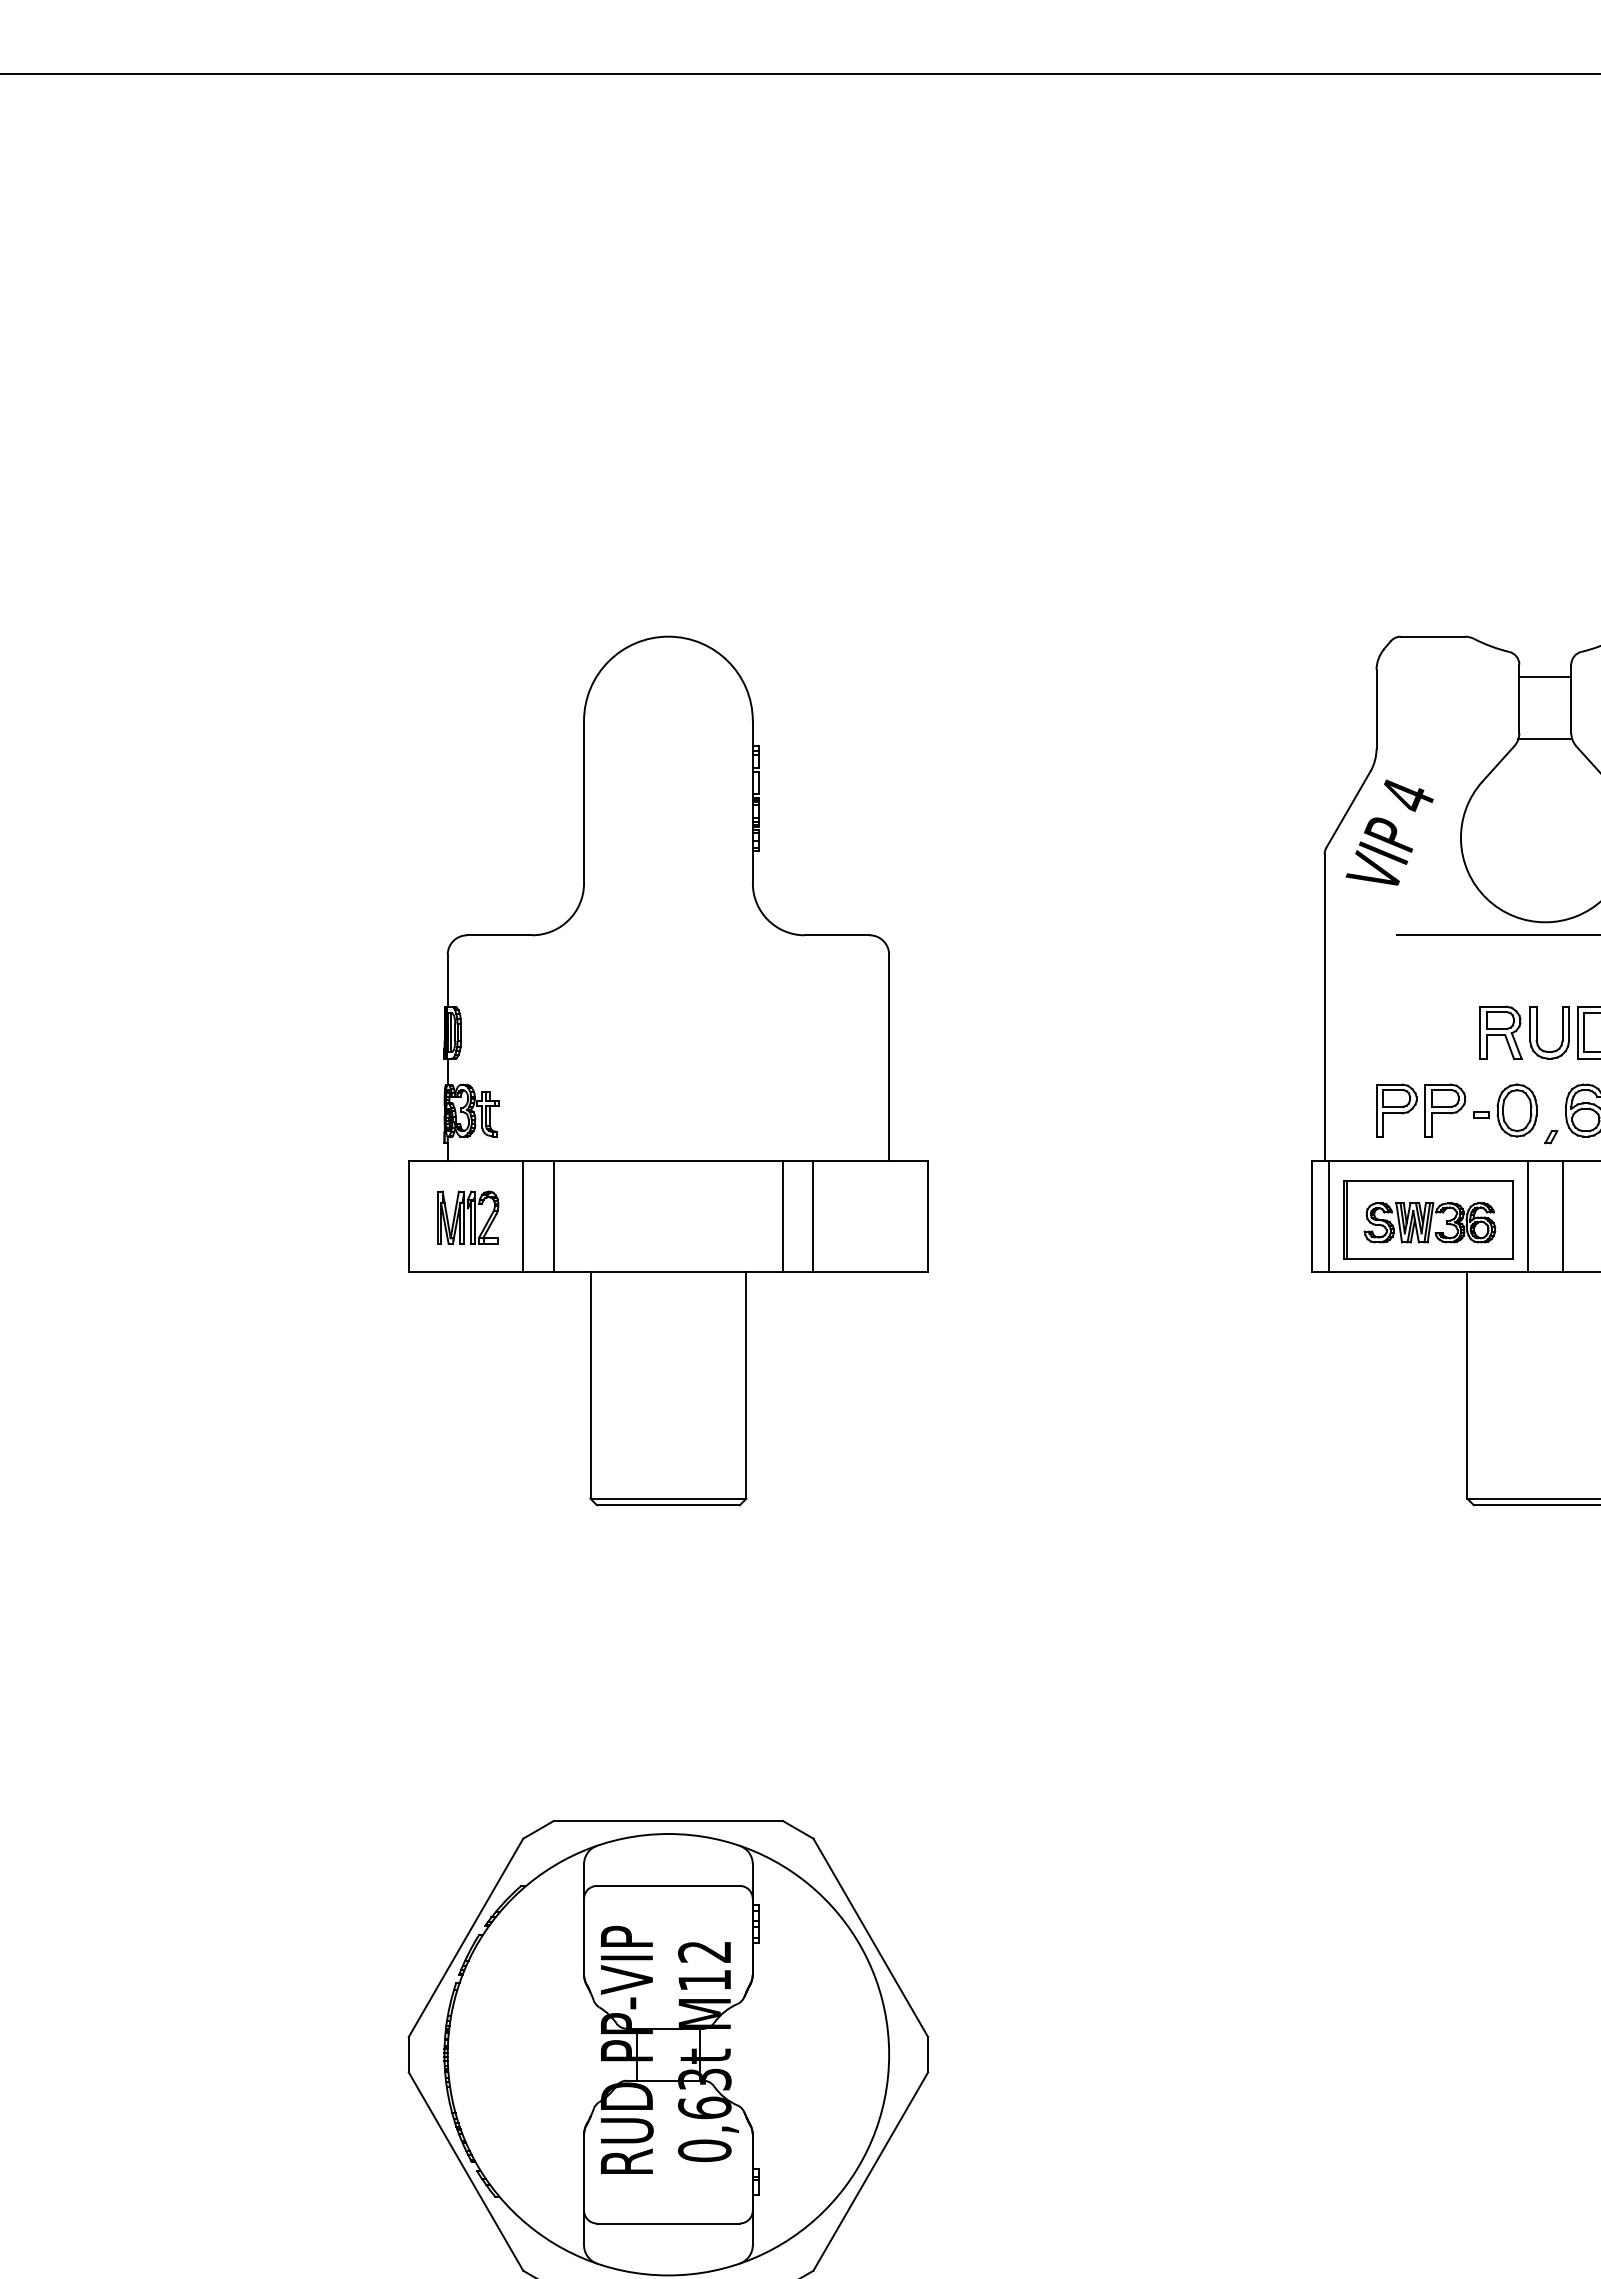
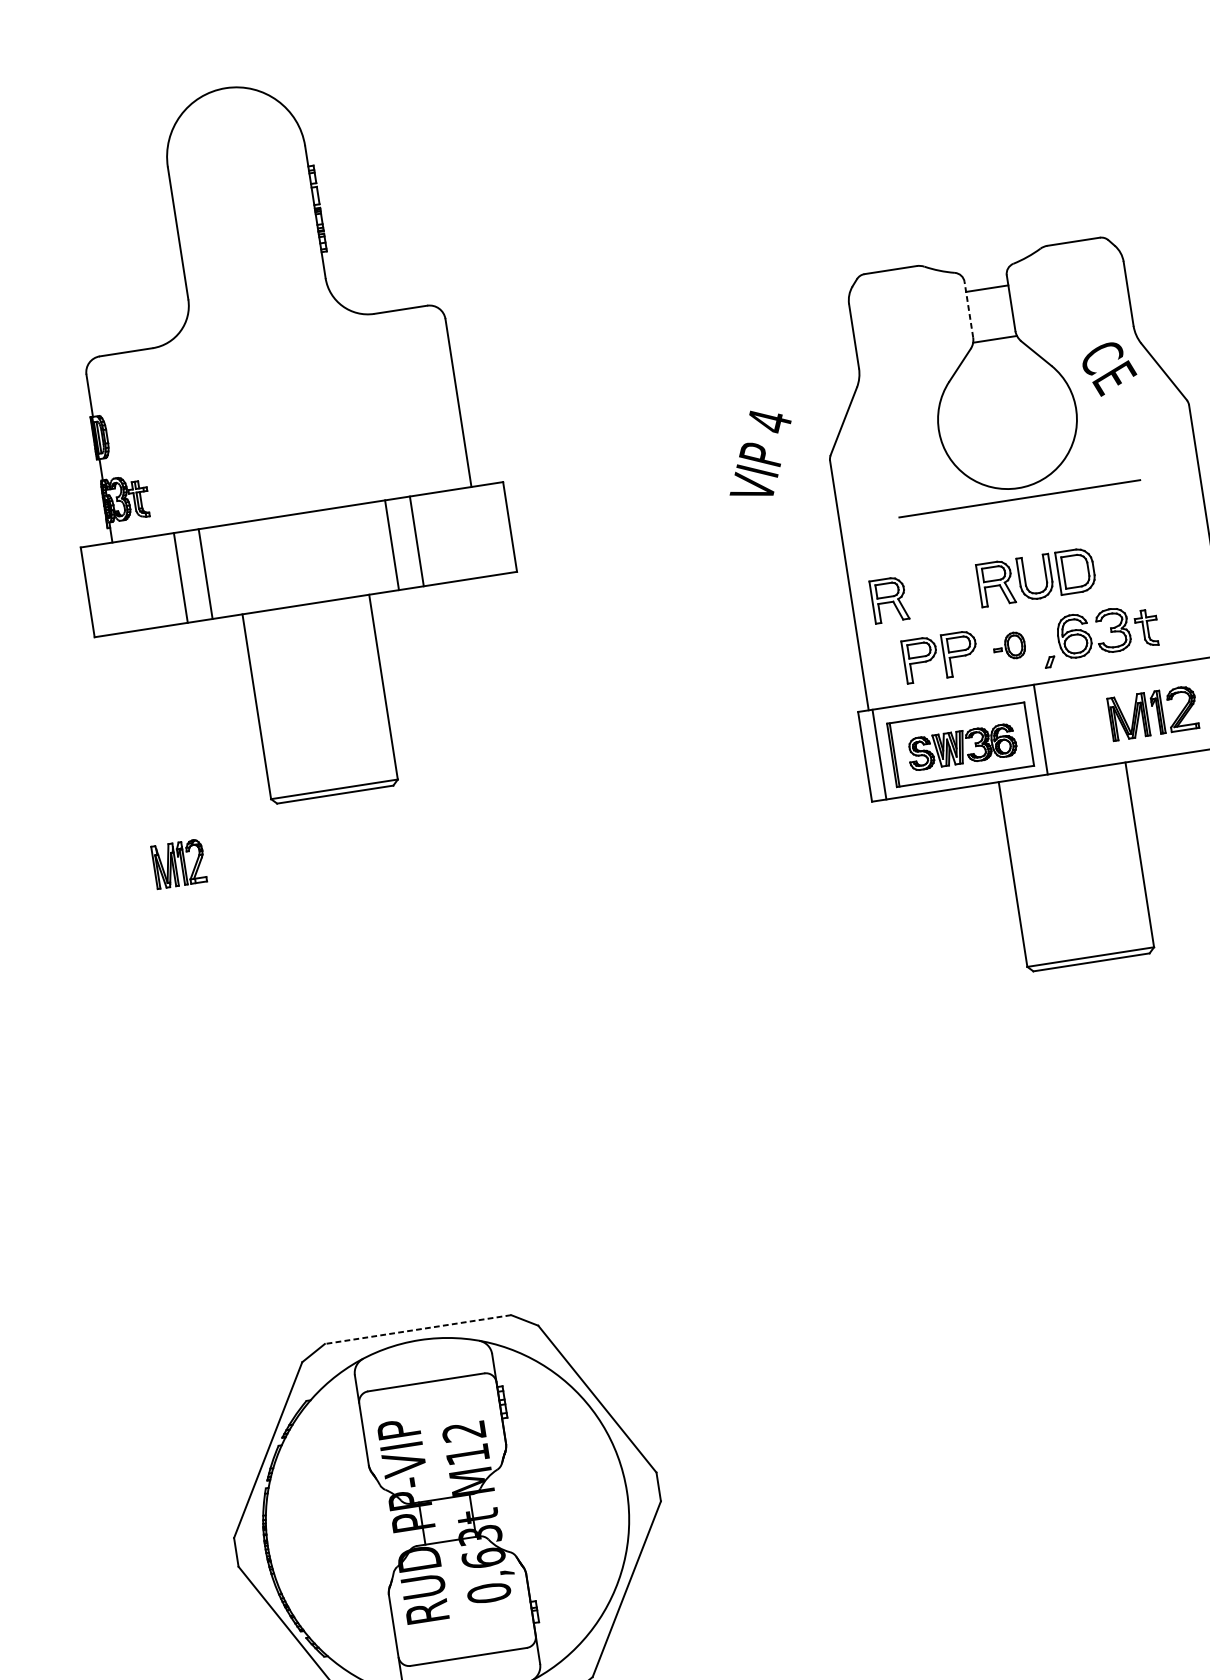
line: (1519, 698) -> (968, 309), solid -> dashed
text: (1389, 832) -> (759, 453), moved
part: (1369, 1032) -> (889, 599), added
part: (668, 1070) -> (280, 441), moved
part: (1505, 1110) -> (1009, 646), size x0.6
line: (1562, 1216) -> (1069, 725), removed
line: (668, 1821) -> (418, 1329), solid -> dashed

